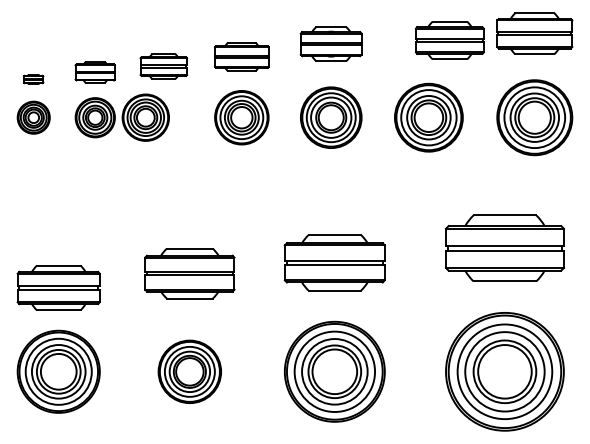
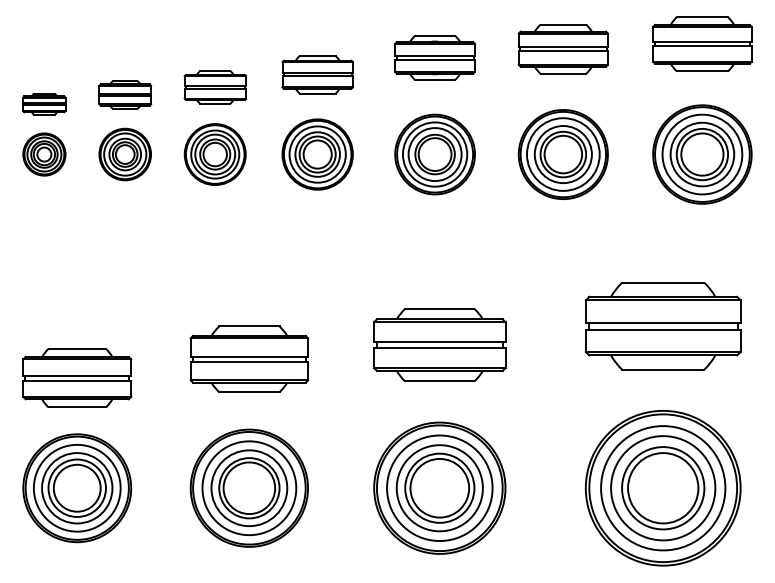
part: (449, 40) -> (562, 49), moved
part: (33, 79) -> (44, 104), size x1.67
part: (145, 117) -> (214, 154), moved
part: (189, 371) -> (248, 487), size x1.43

